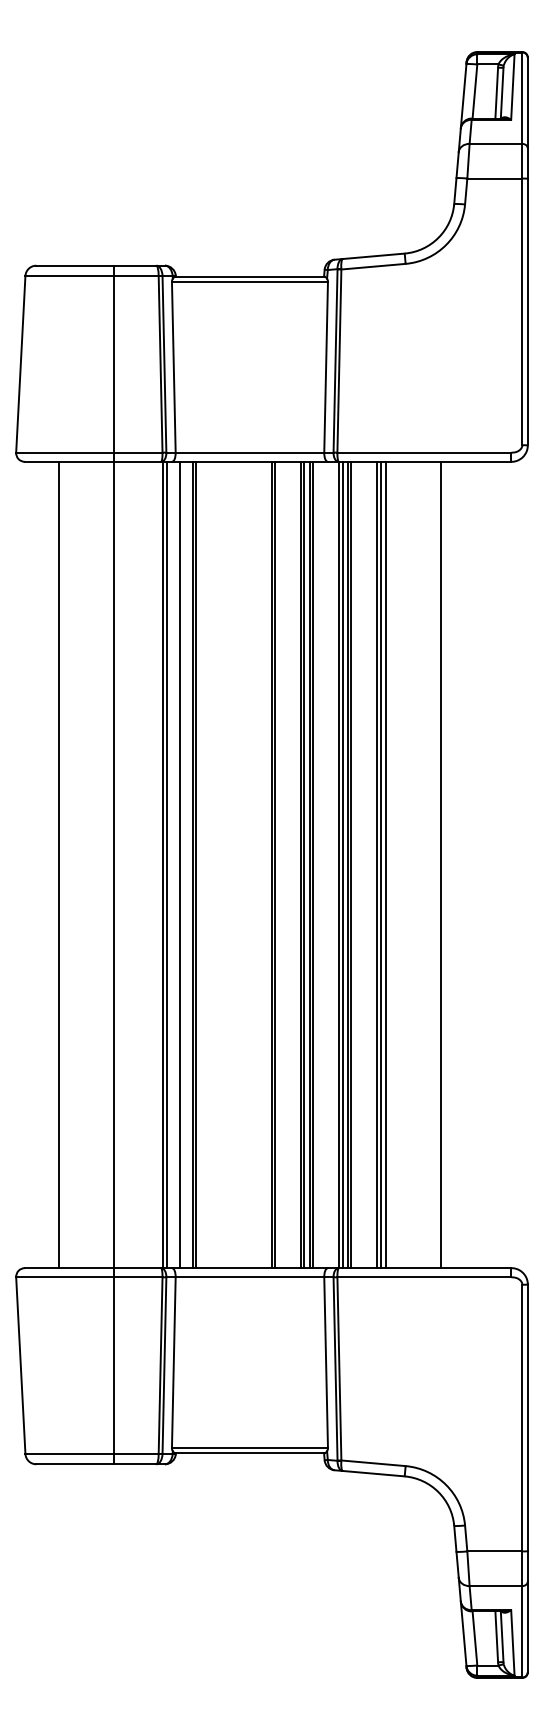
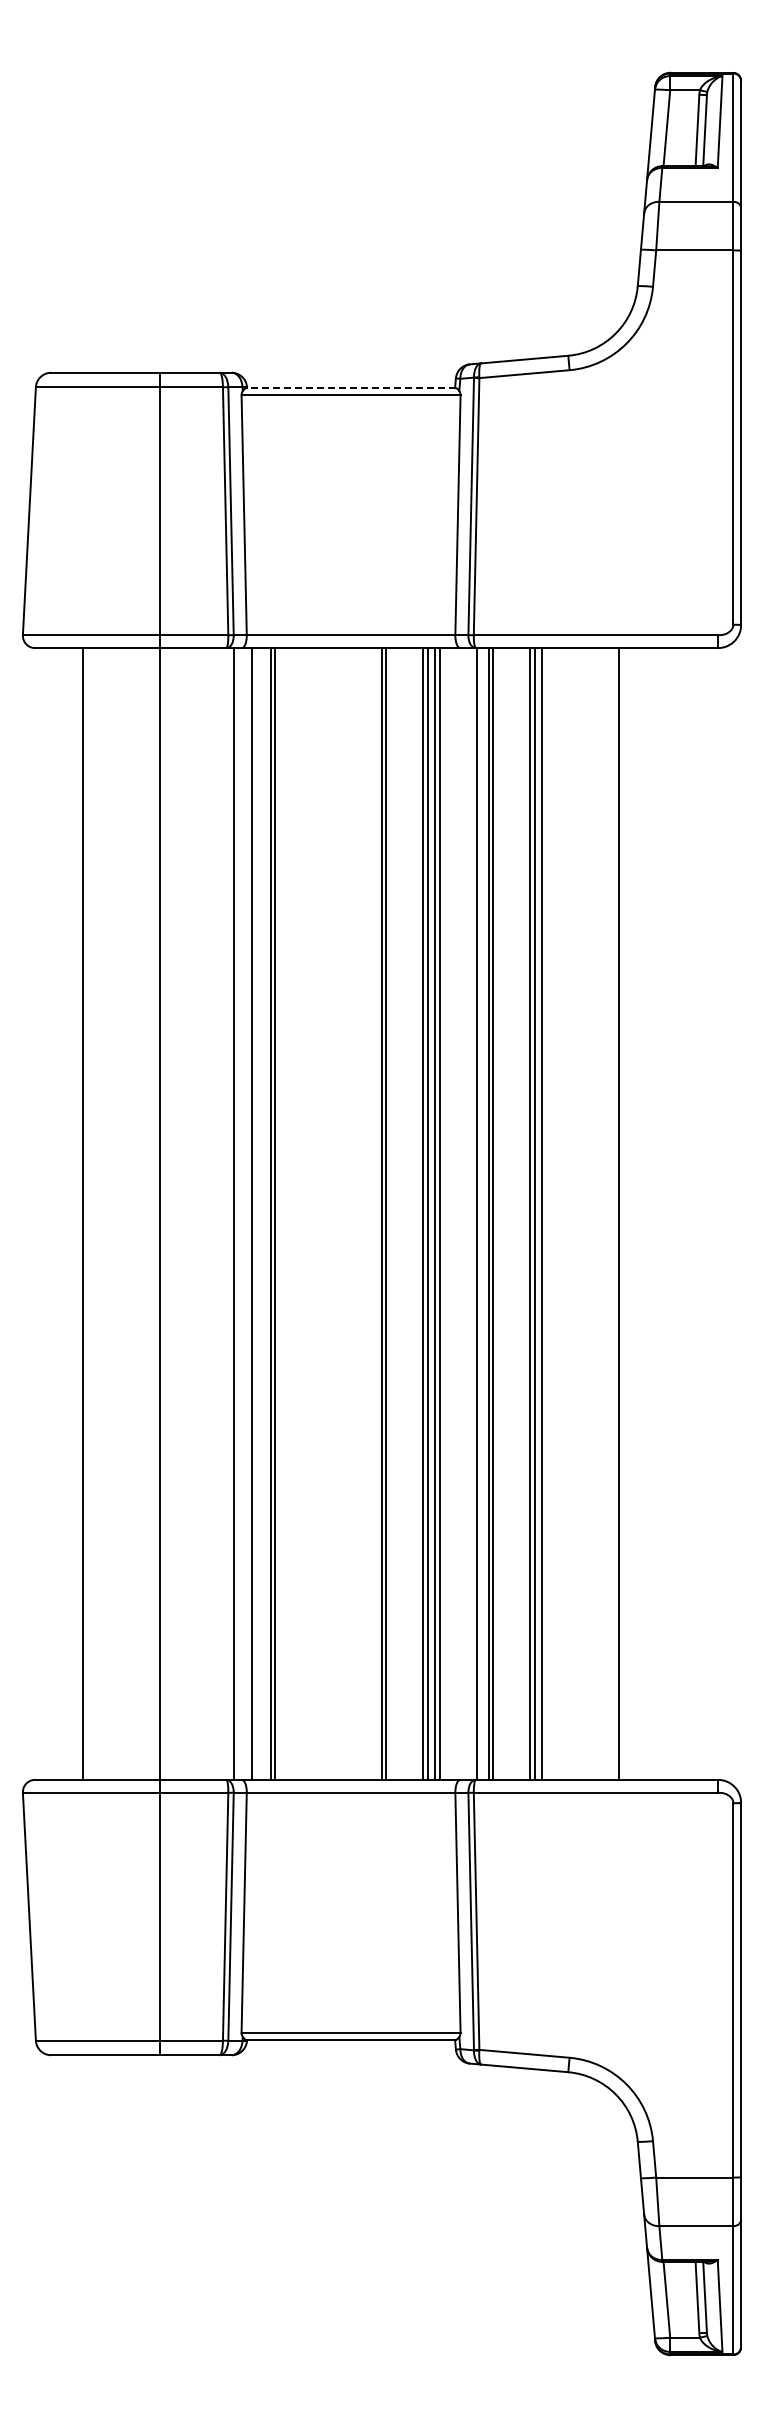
line: (250, 276) -> (351, 388), solid -> dashed
line: (163, 864) -> (229, 1213), removed
line: (342, 864) -> (481, 1213), removed

